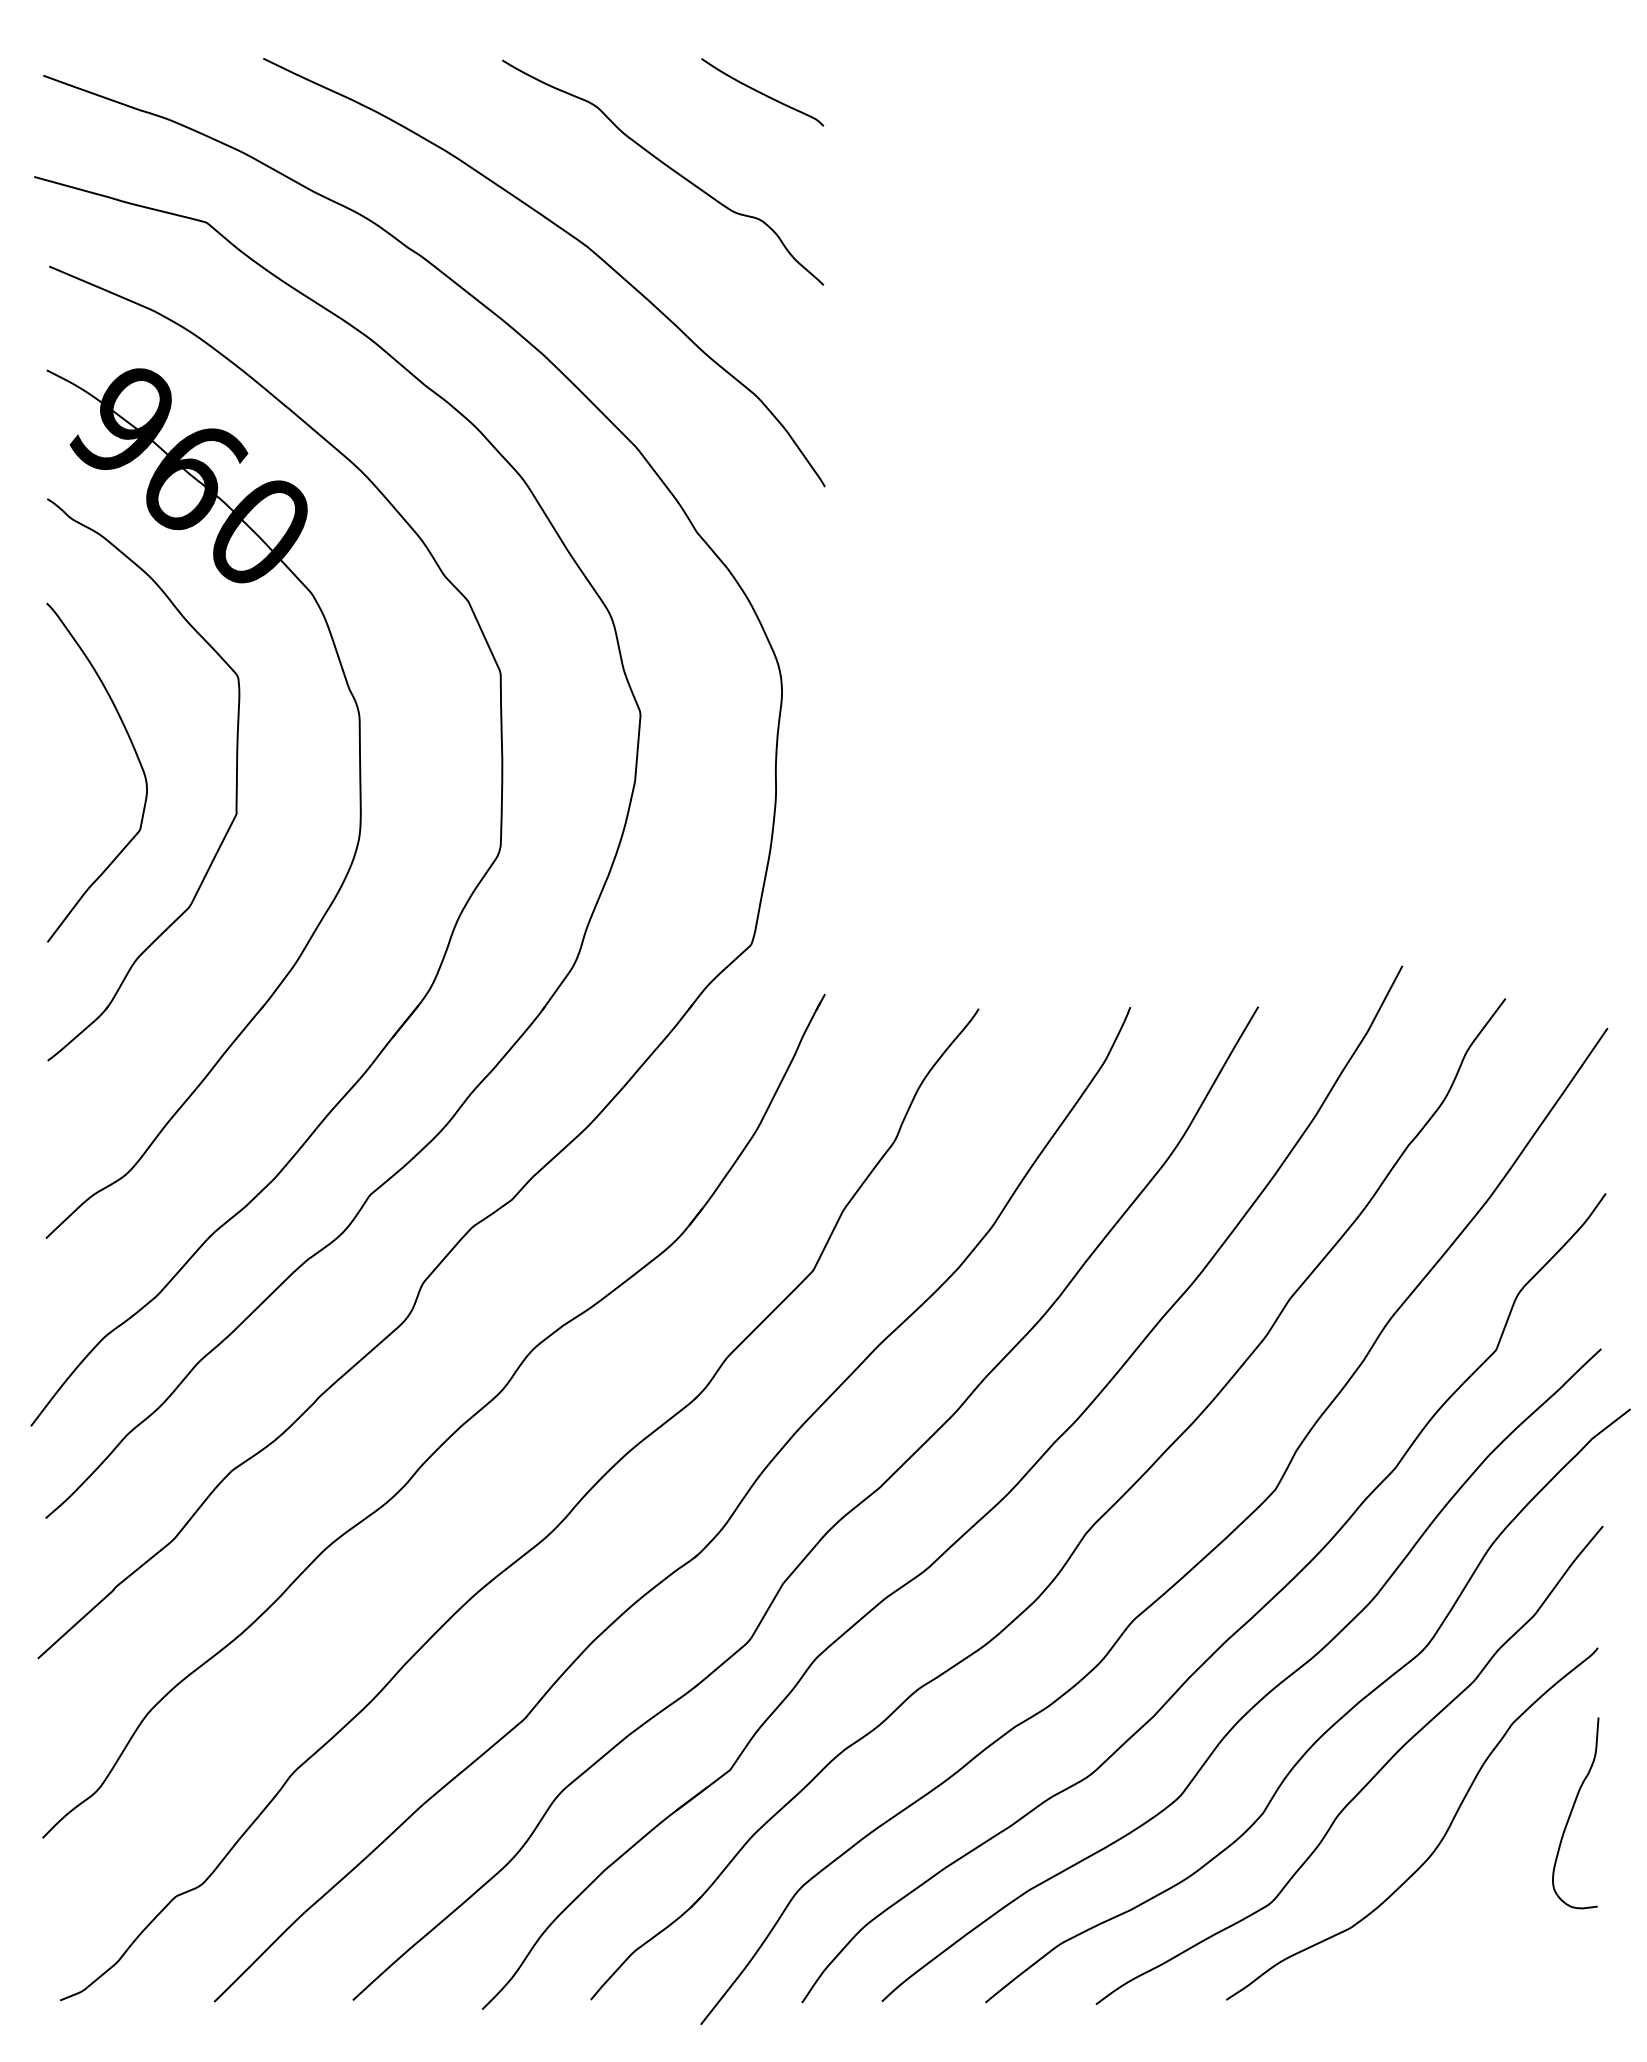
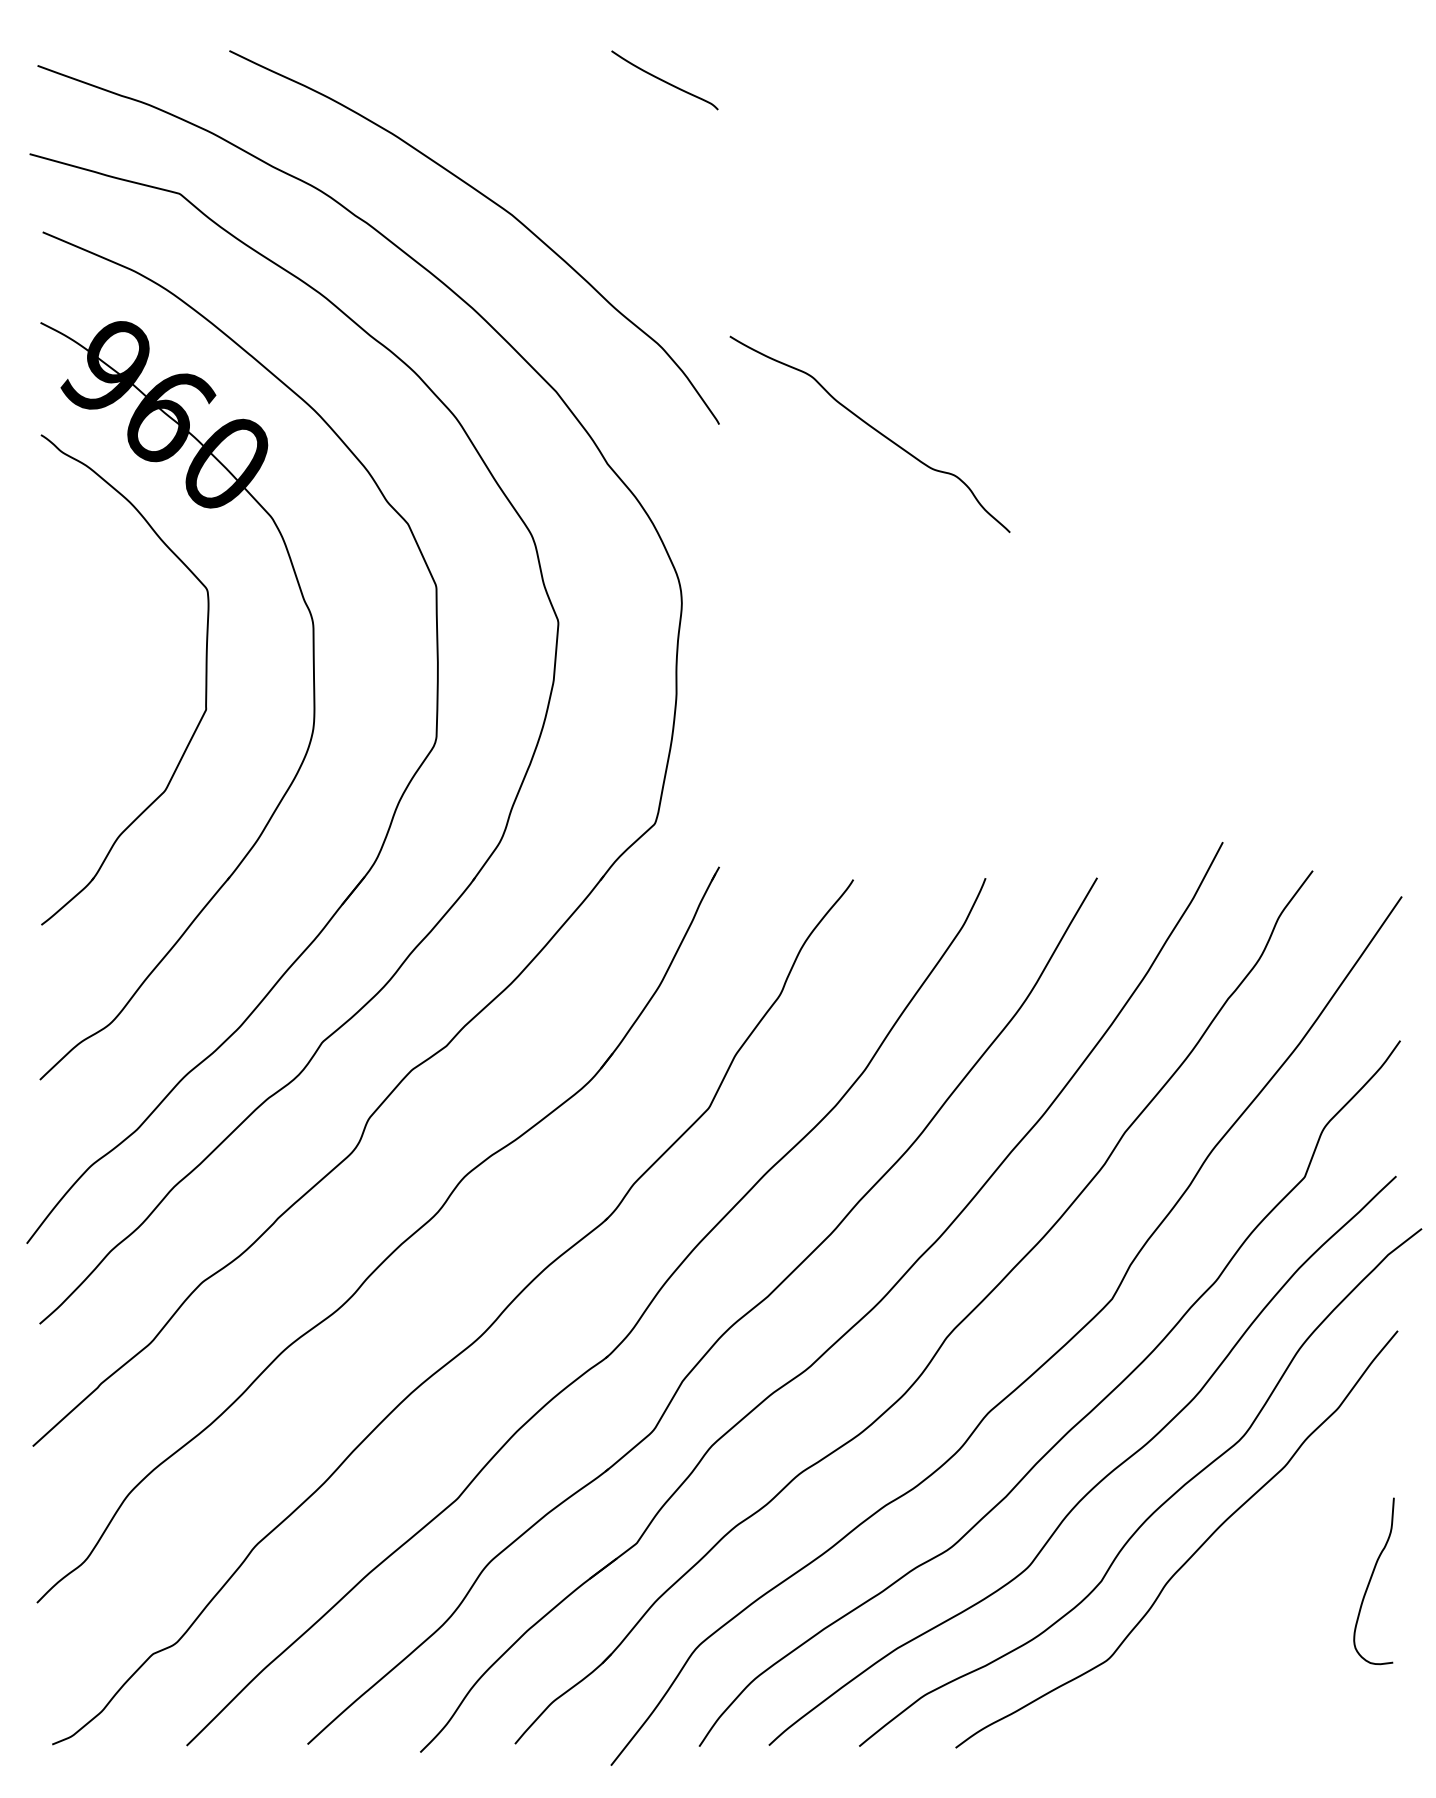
curve: (664, 165) -> (871, 428), moved
curve: (136, 756) -> (118, 659), removed
curve: (1439, 1841) -> (1255, 1605), removed

